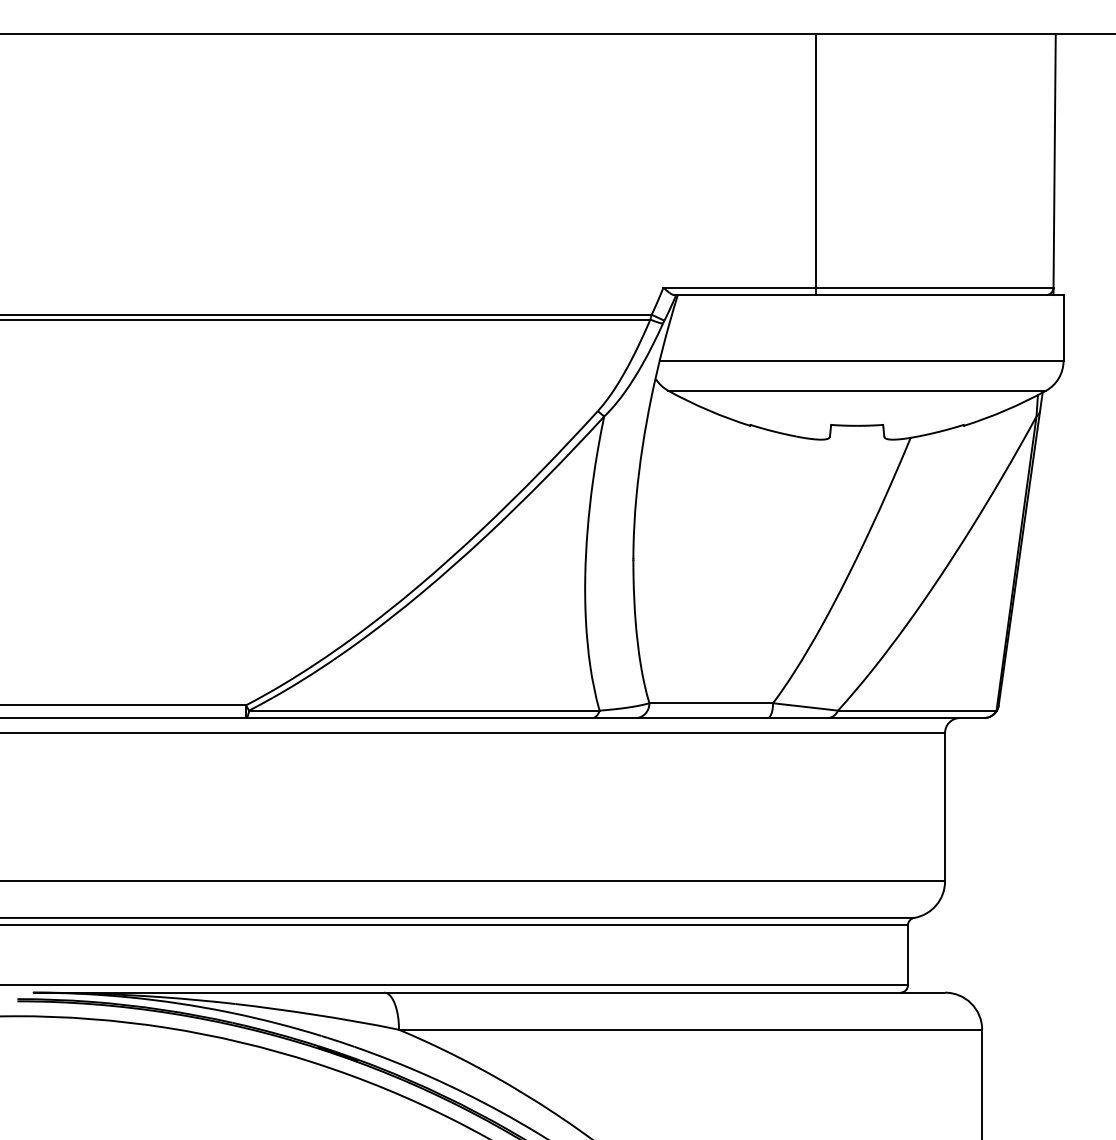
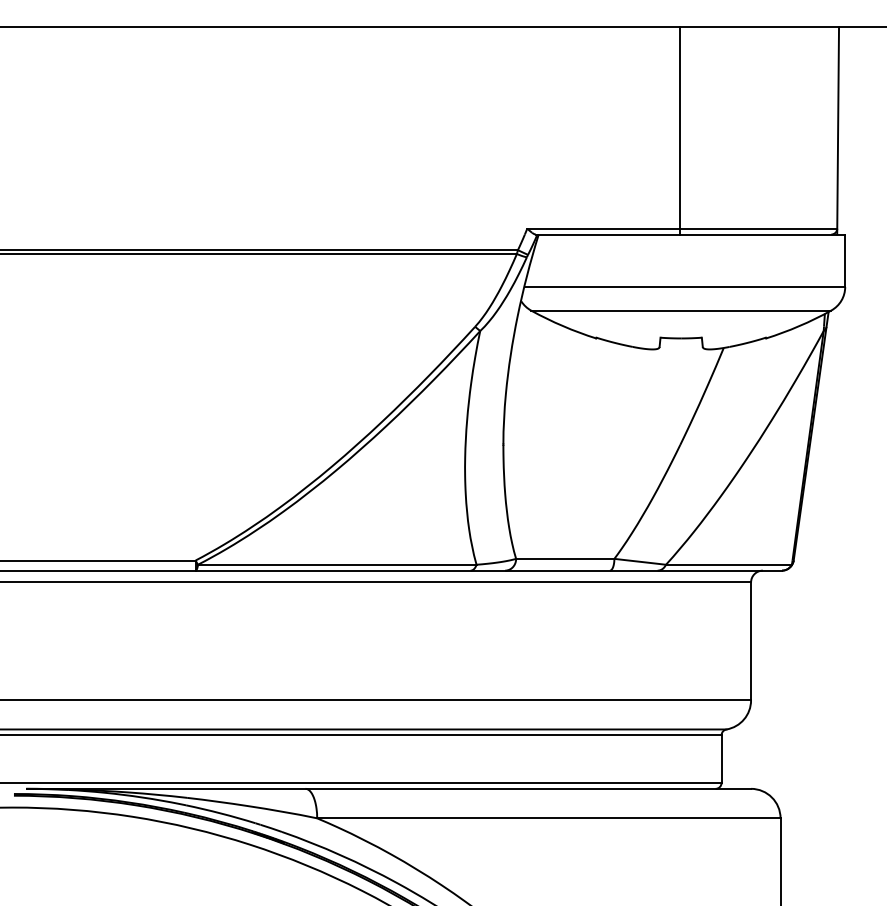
line: (816, 164) -> (680, 130), moved

